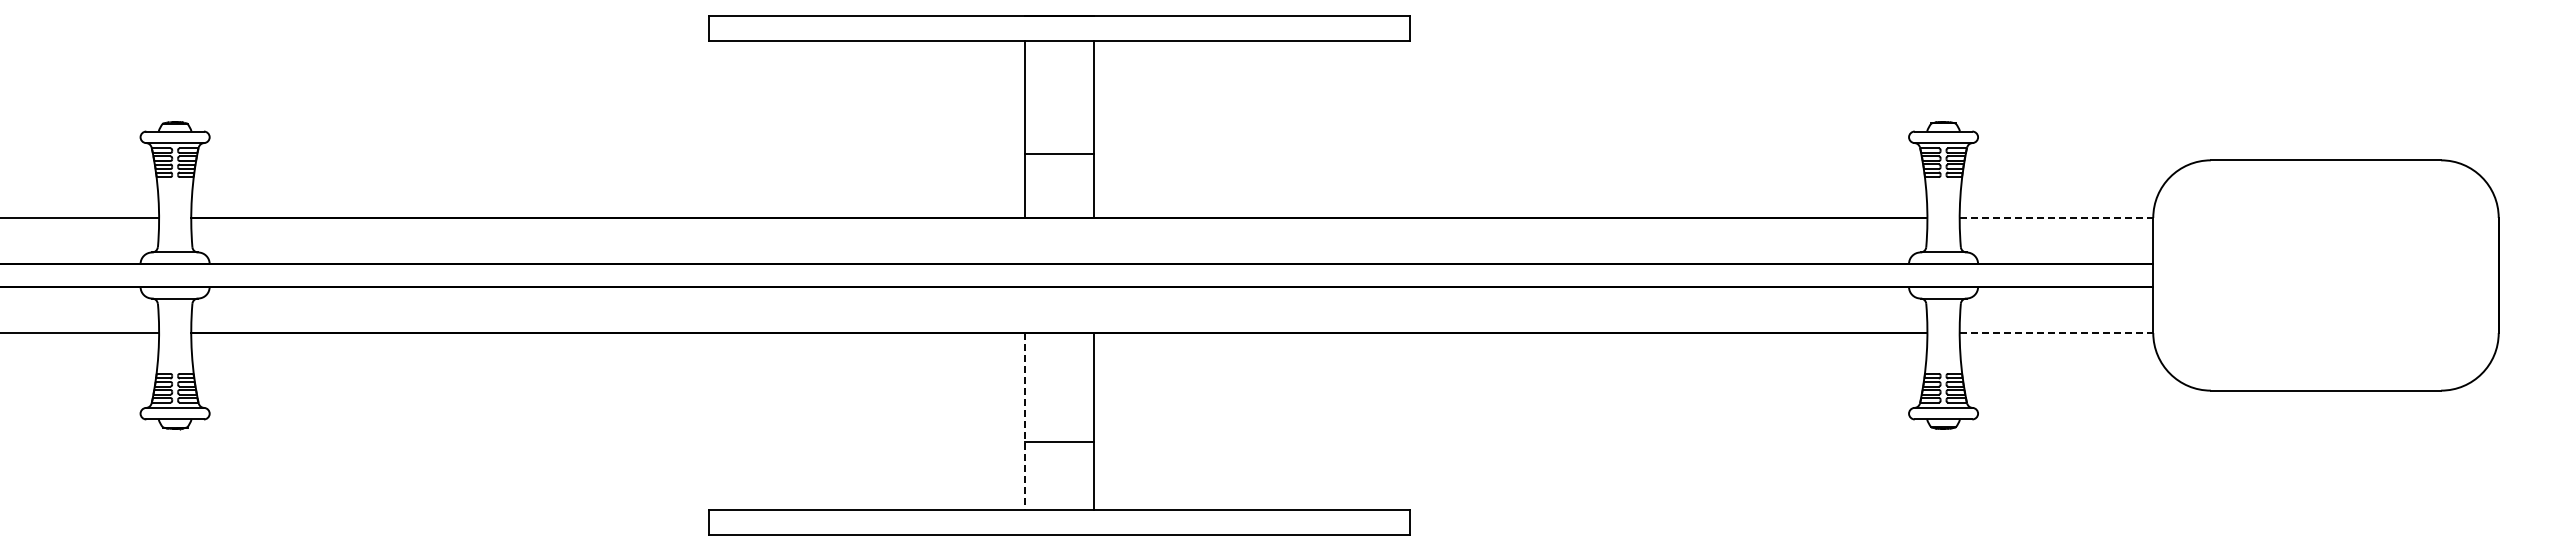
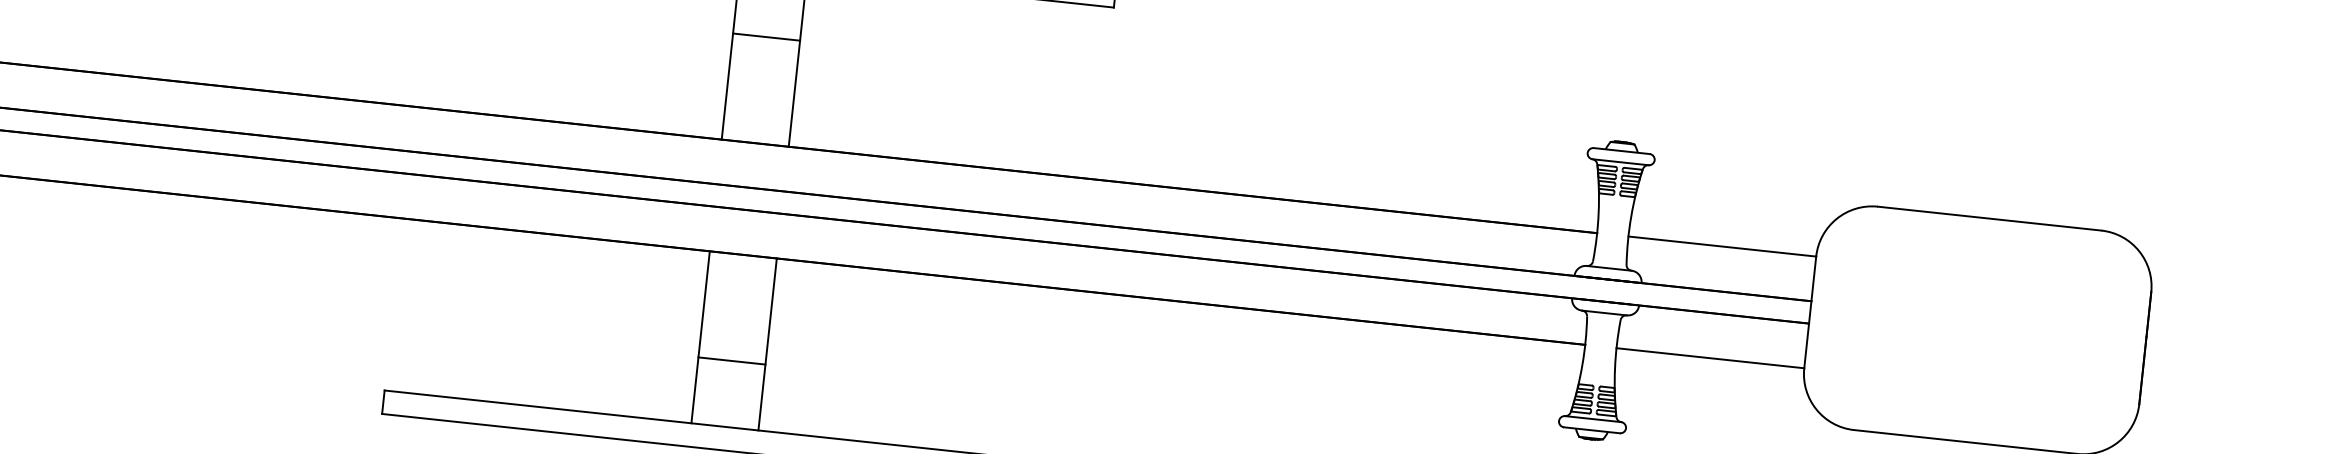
line: (1058, 153) -> (765, 36), moved
line: (2056, 217) -> (1722, 246), dashed -> solid
line: (2056, 333) -> (1710, 358), dashed -> solid
line: (1024, 421) -> (700, 337), dashed -> solid

